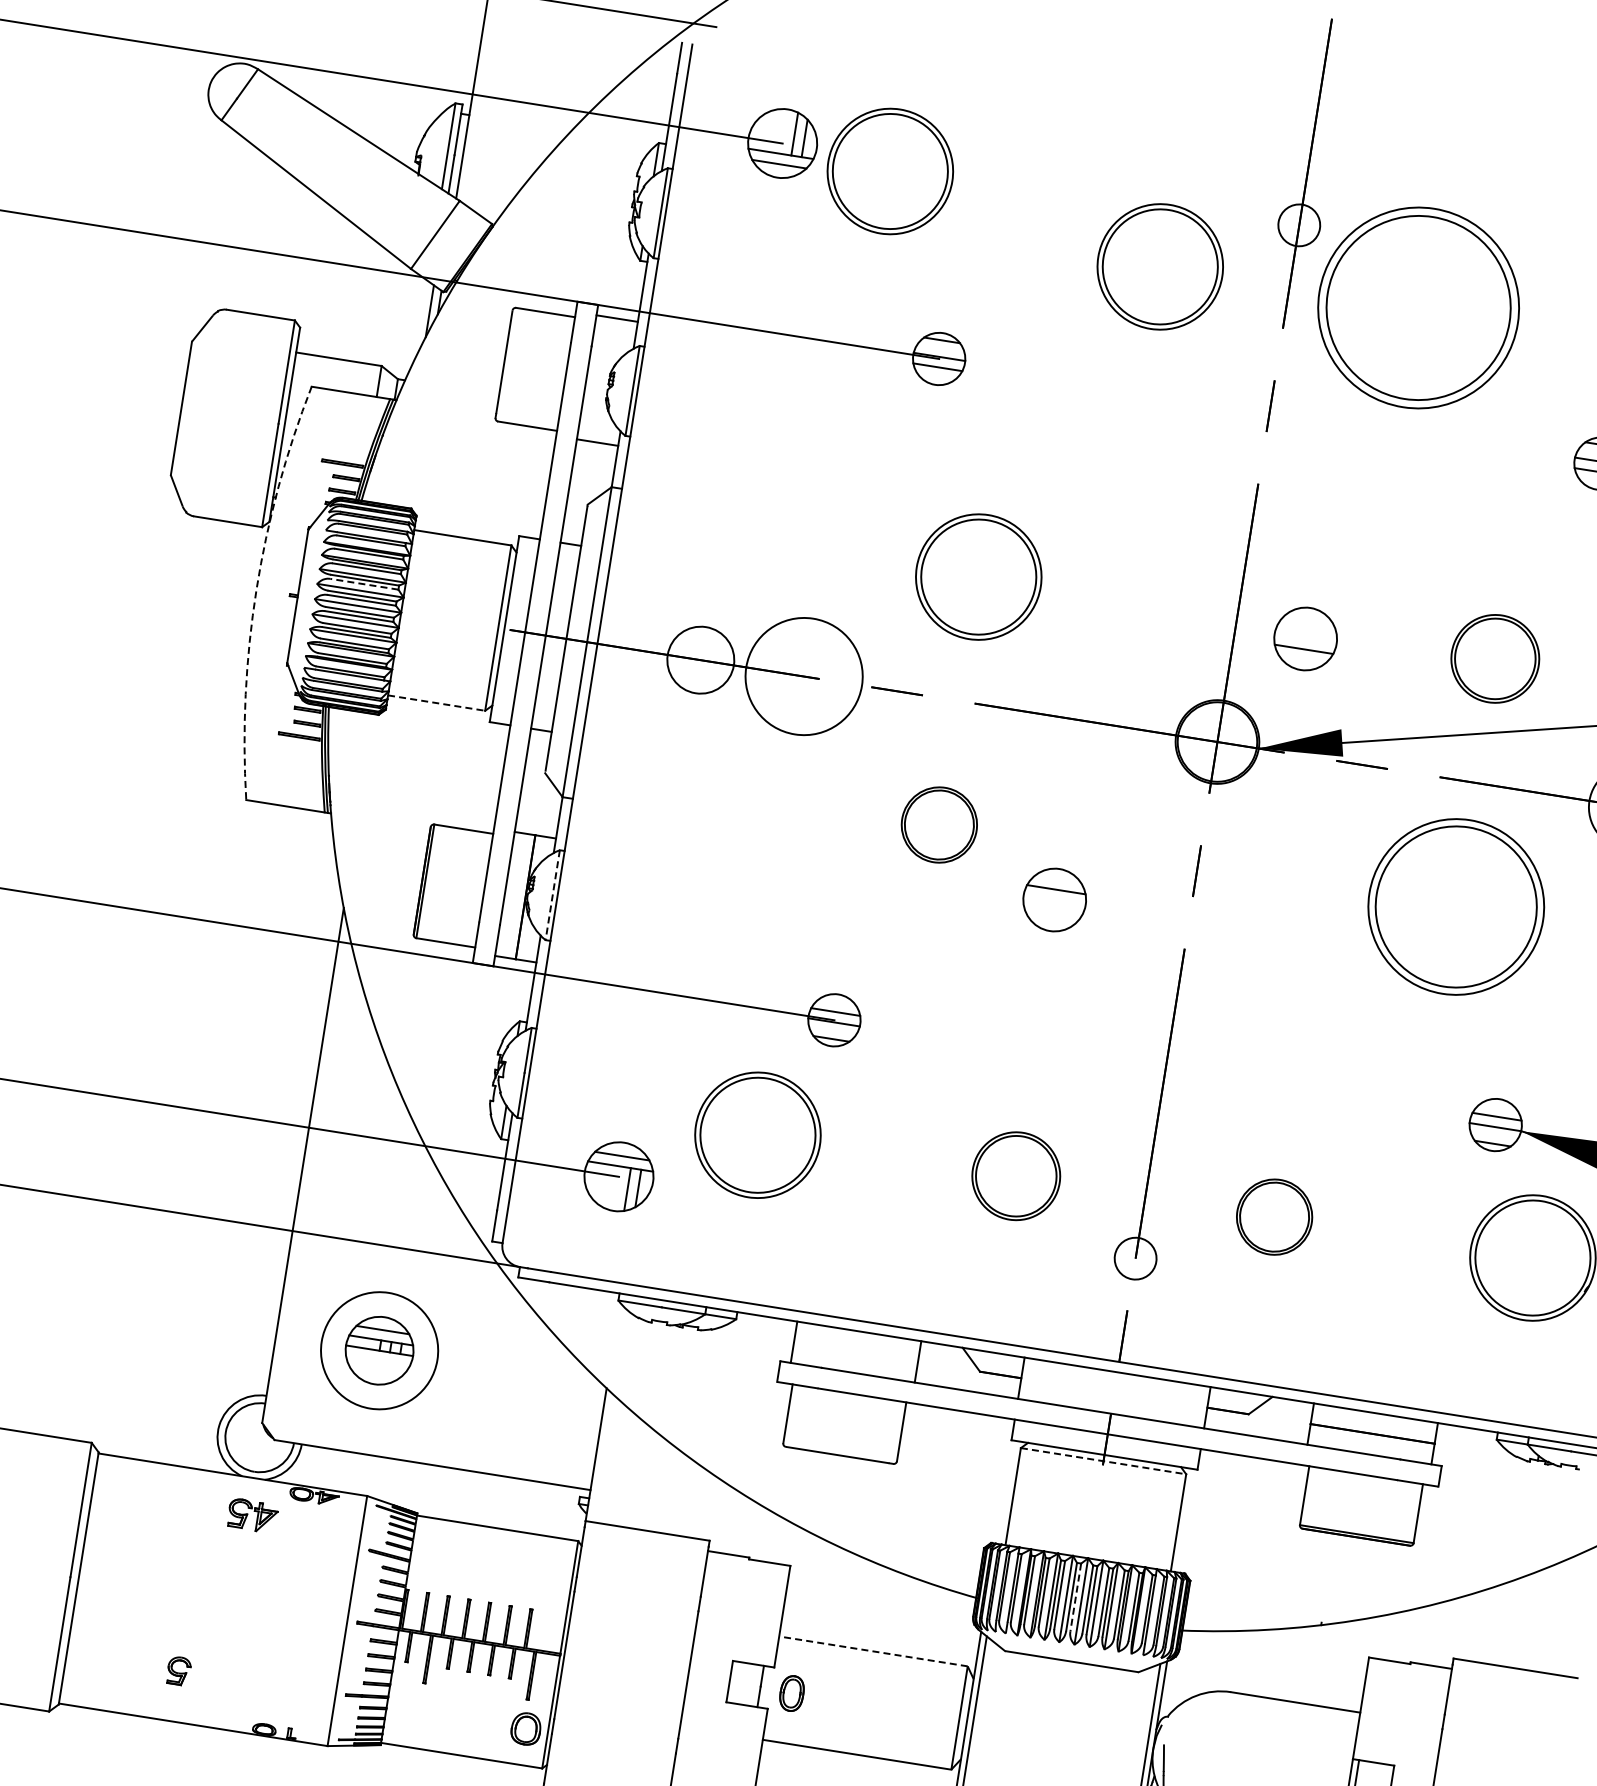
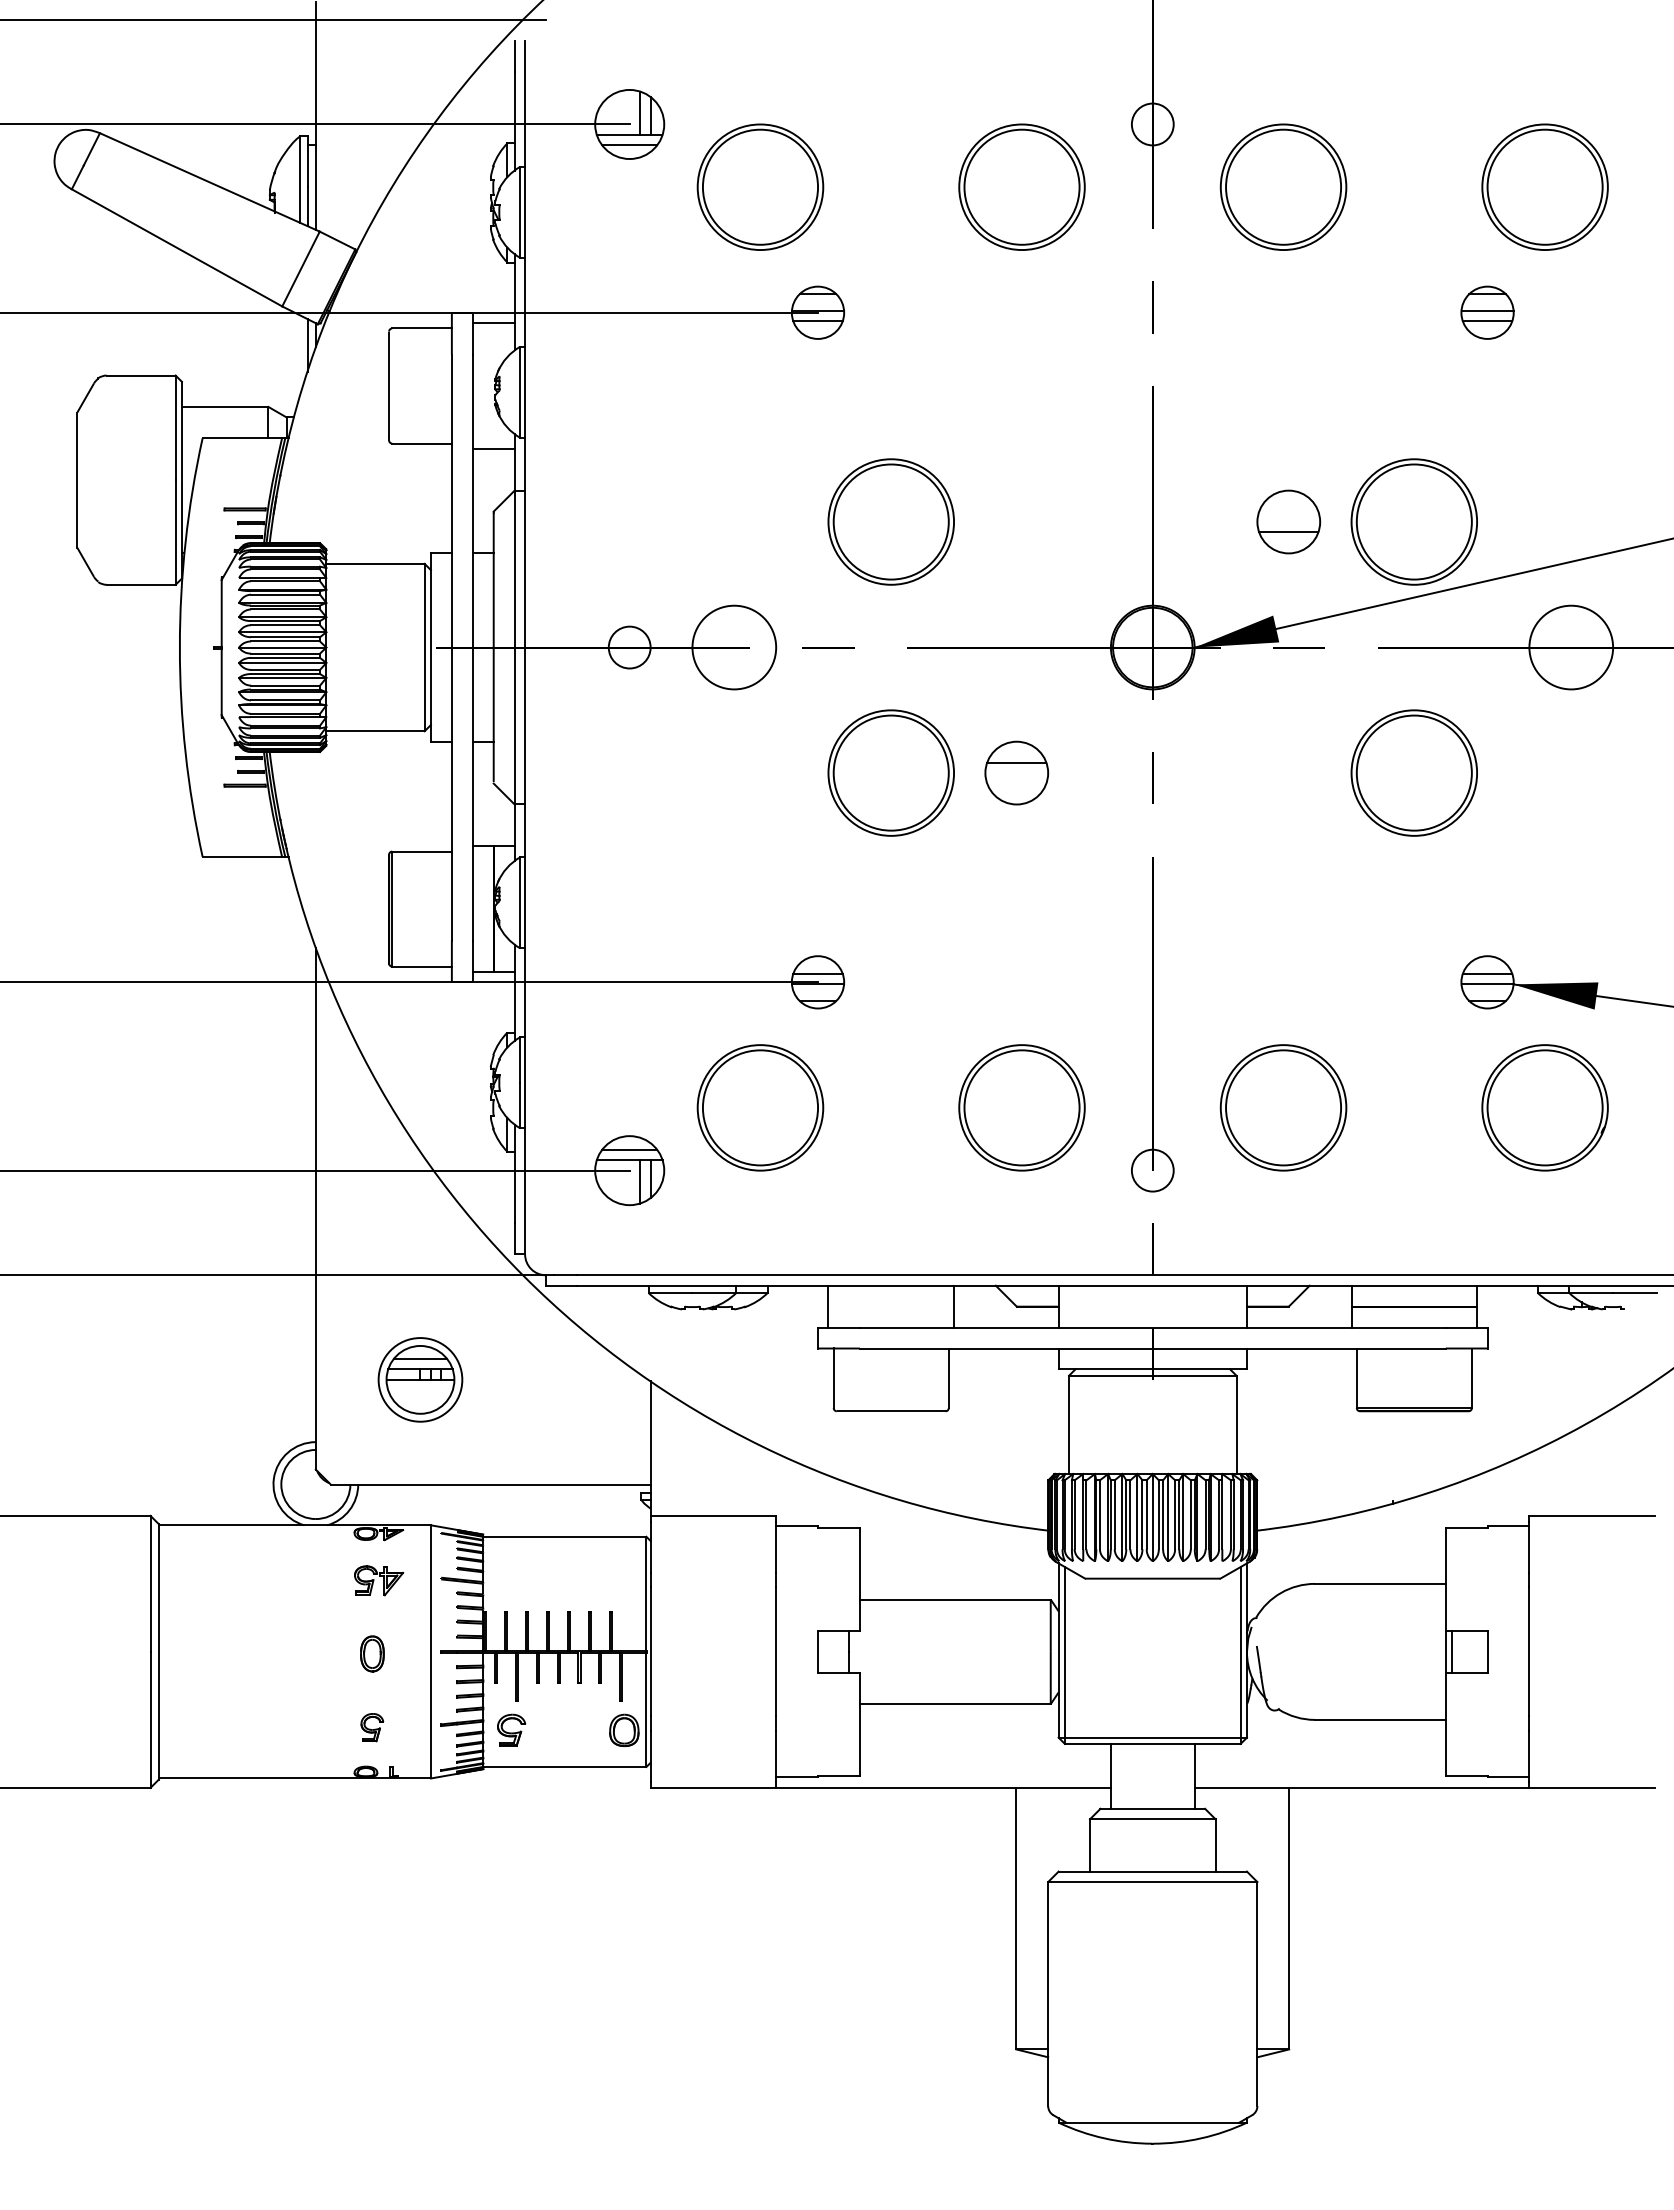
part: (890, 170) -> (760, 186), moved
part: (1418, 307) -> (1283, 186), size x0.62
line: (364, 584) -> (285, 625), dashed -> solid
arc: (256, 589) -> (179, 647), dashed -> solid
part: (1305, 638) -> (1288, 521), moved
part: (1494, 658) -> (1413, 521), size x1.43
circle: (700, 660) -> (629, 647), size x0.62
circle: (804, 676) -> (734, 647), size x0.71
line: (436, 703) -> (375, 731), dashed -> solid
part: (938, 824) -> (890, 772), size x1.67
line: (553, 894) -> (520, 902), dashed -> solid
part: (1054, 899) -> (1016, 772), moved
part: (1455, 906) -> (1413, 772), size x0.71
part: (1015, 1175) -> (1021, 1107), size x1.43
part: (1274, 1216) -> (1283, 1107), size x1.67
circle: (379, 1350) -> (420, 1379), size x0.71
line: (1103, 1460) -> (1152, 1375), dashed -> solid
part: (253, 1515) -> (379, 1580), moved
line: (1075, 1598) -> (1146, 1515), dashed -> solid
line: (872, 1651) -> (954, 1599), dashed -> solid
part: (179, 1670) -> (372, 1727), moved
part: (792, 1693) -> (372, 1653), moved
part: (414, 1710) -> (511, 1729), added

